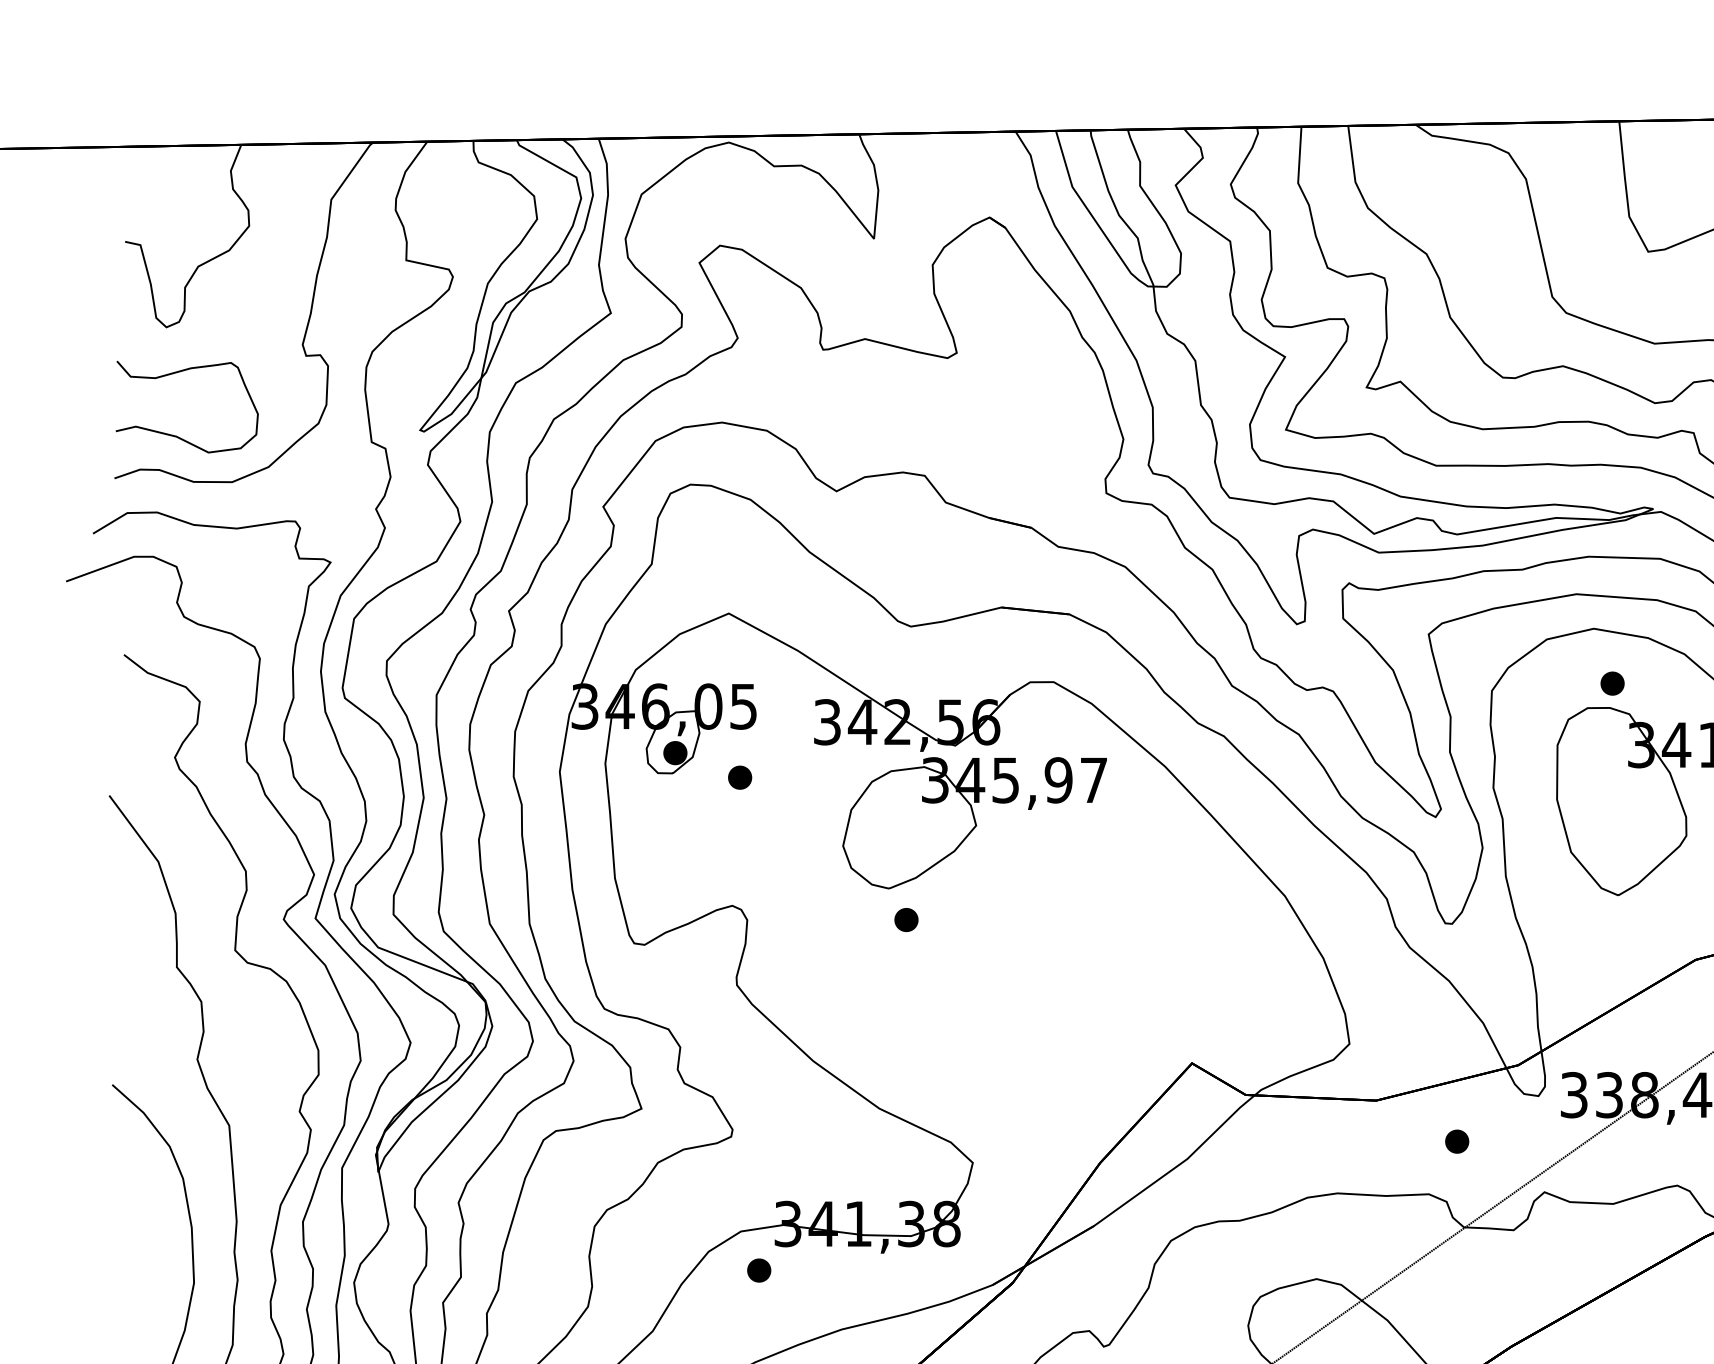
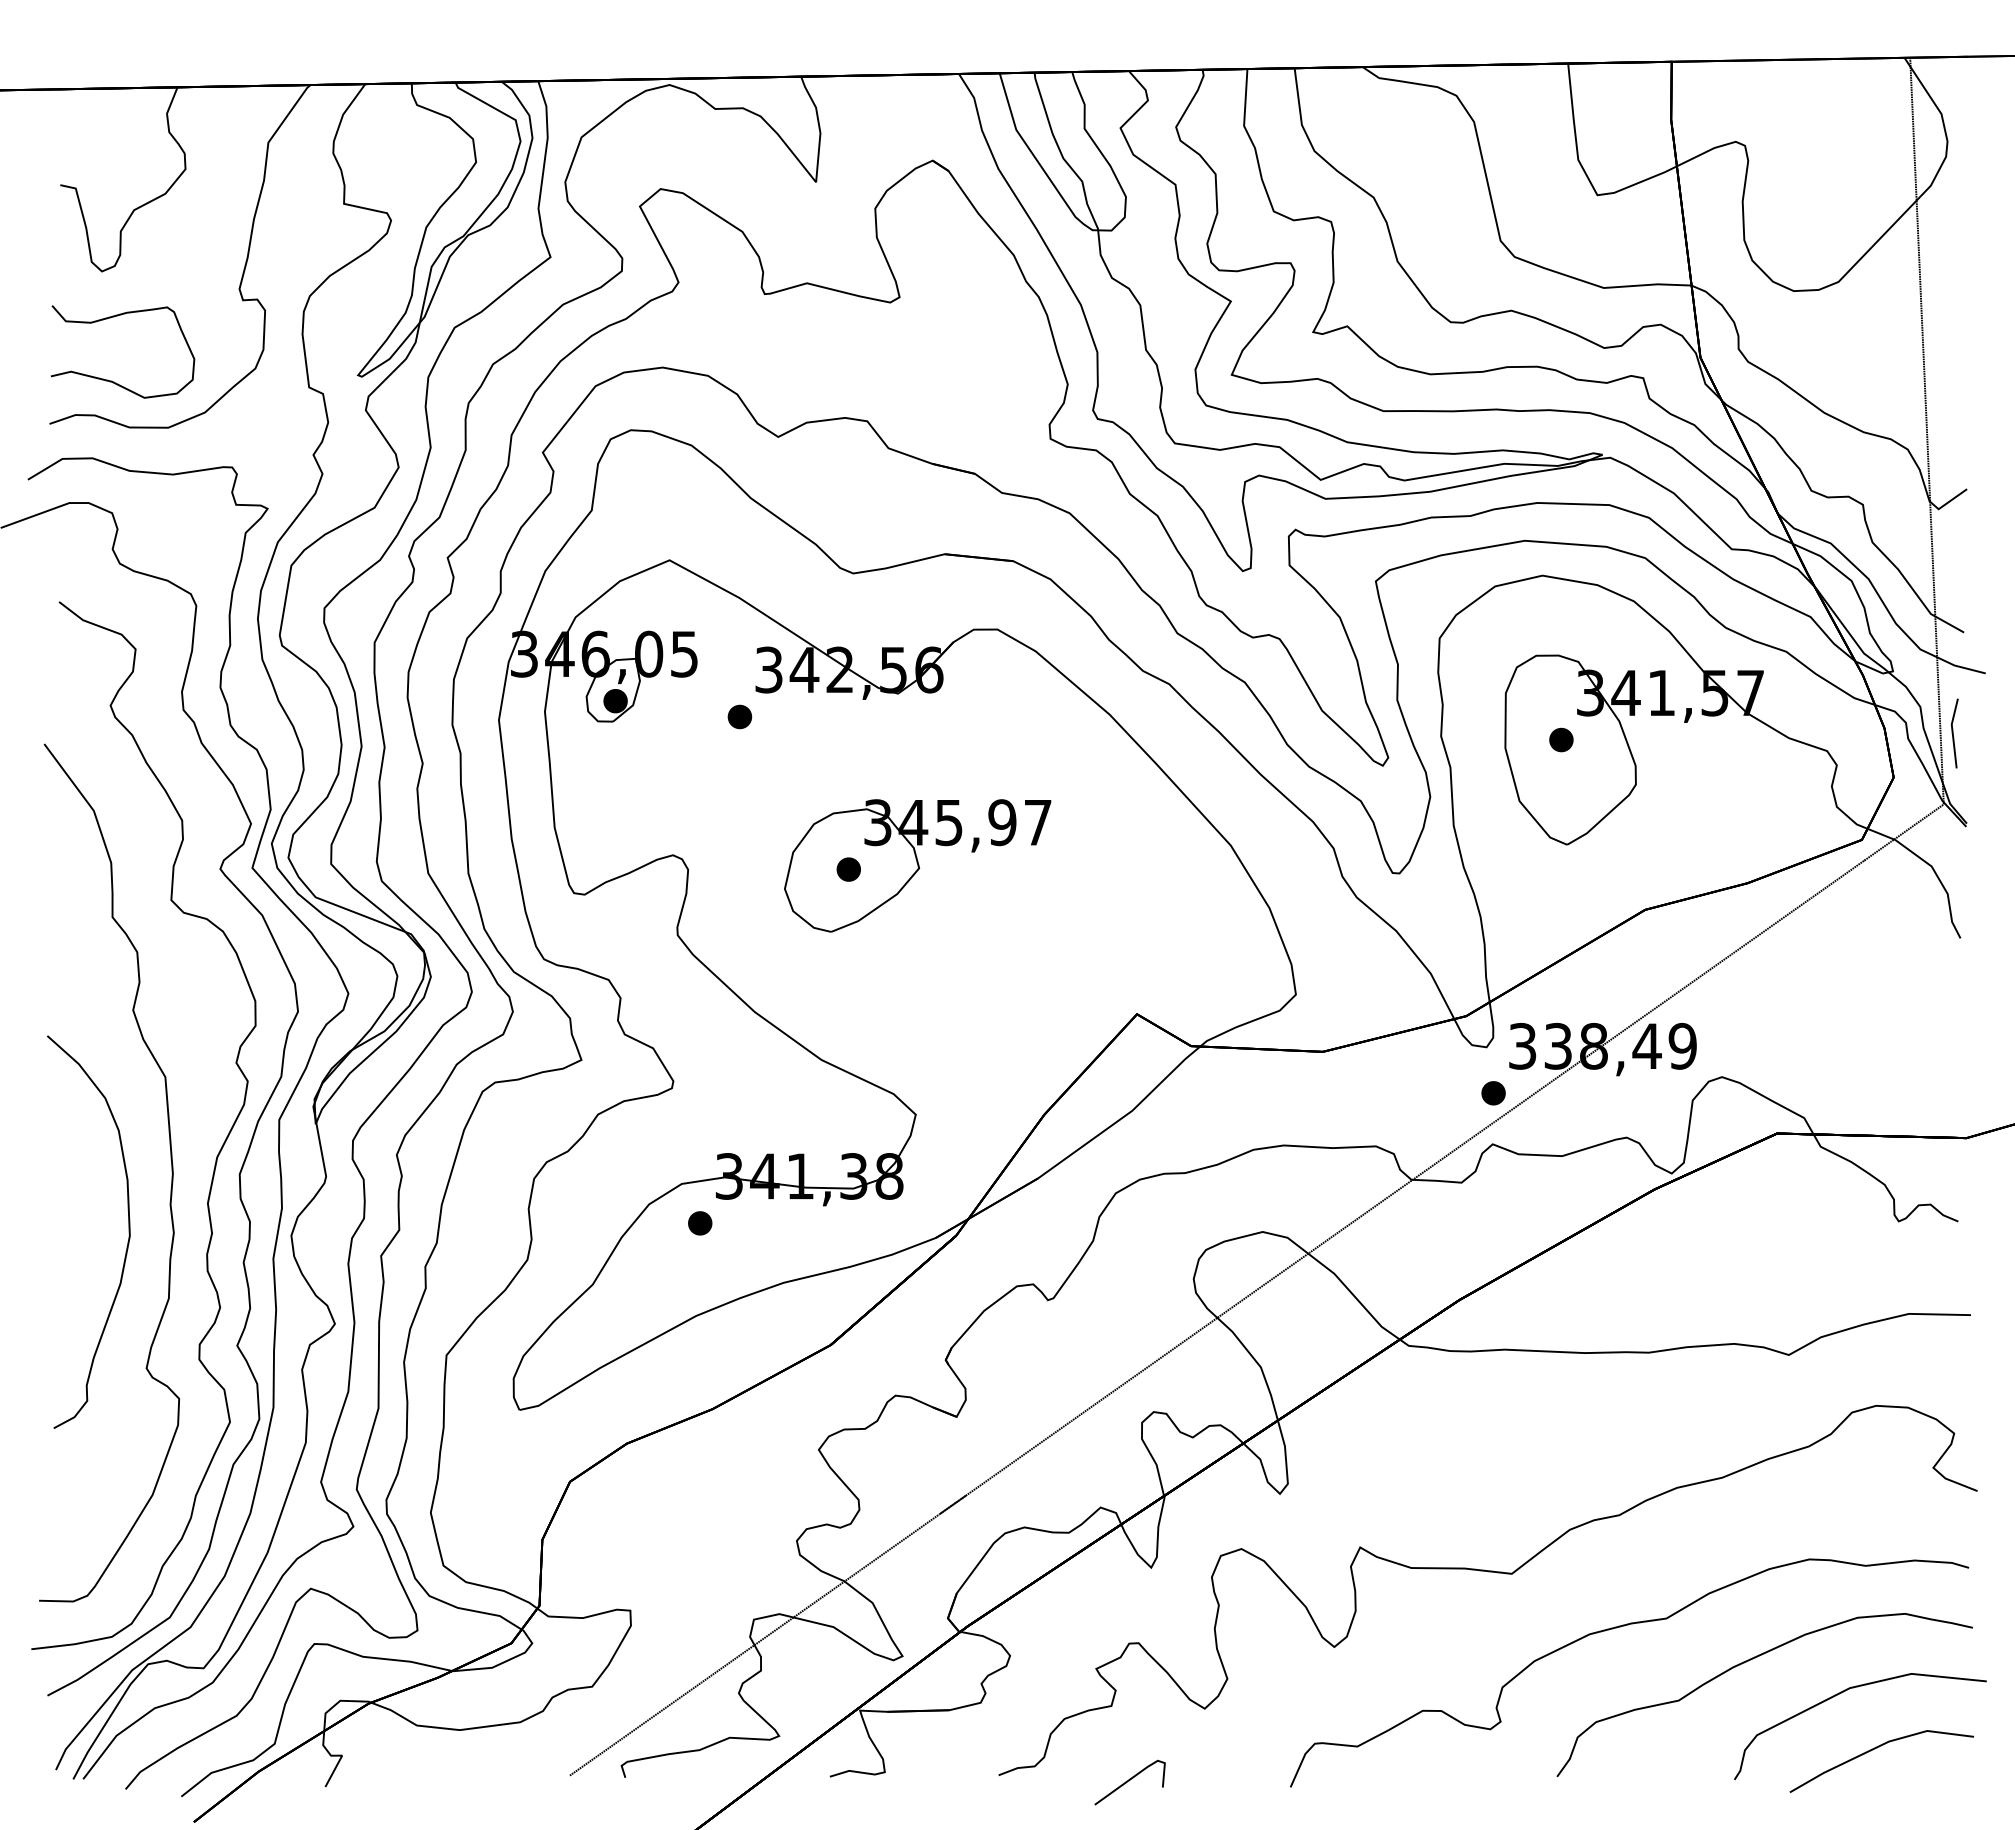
part: (1612, 683) -> (1561, 739), moved
part: (739, 777) -> (739, 716), moved
part: (974, 822) -> (917, 865), moved
part: (1457, 1141) -> (1493, 1093), moved

